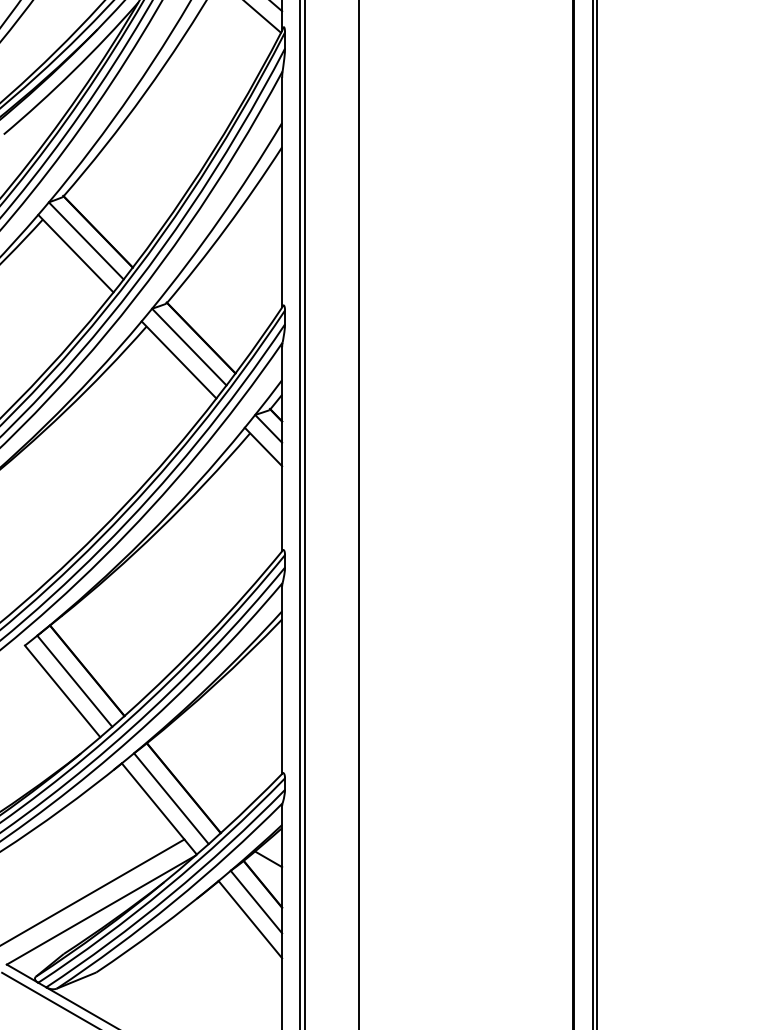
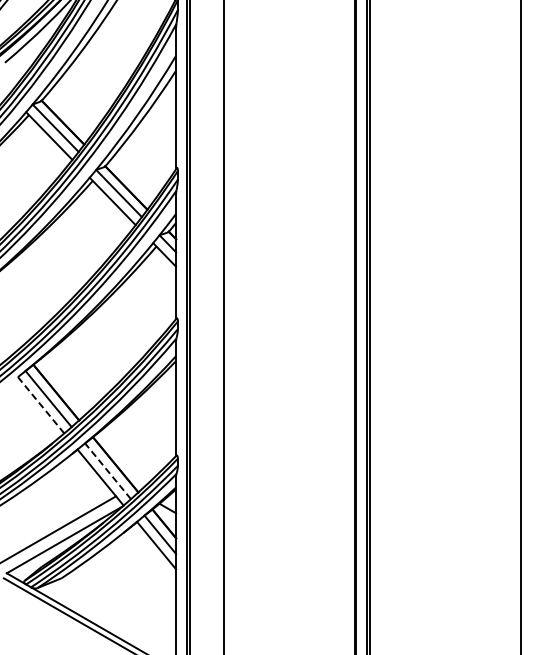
line: (61, 690) -> (40, 404), solid -> dashed
line: (170, 797) -> (107, 470), solid -> dashed

